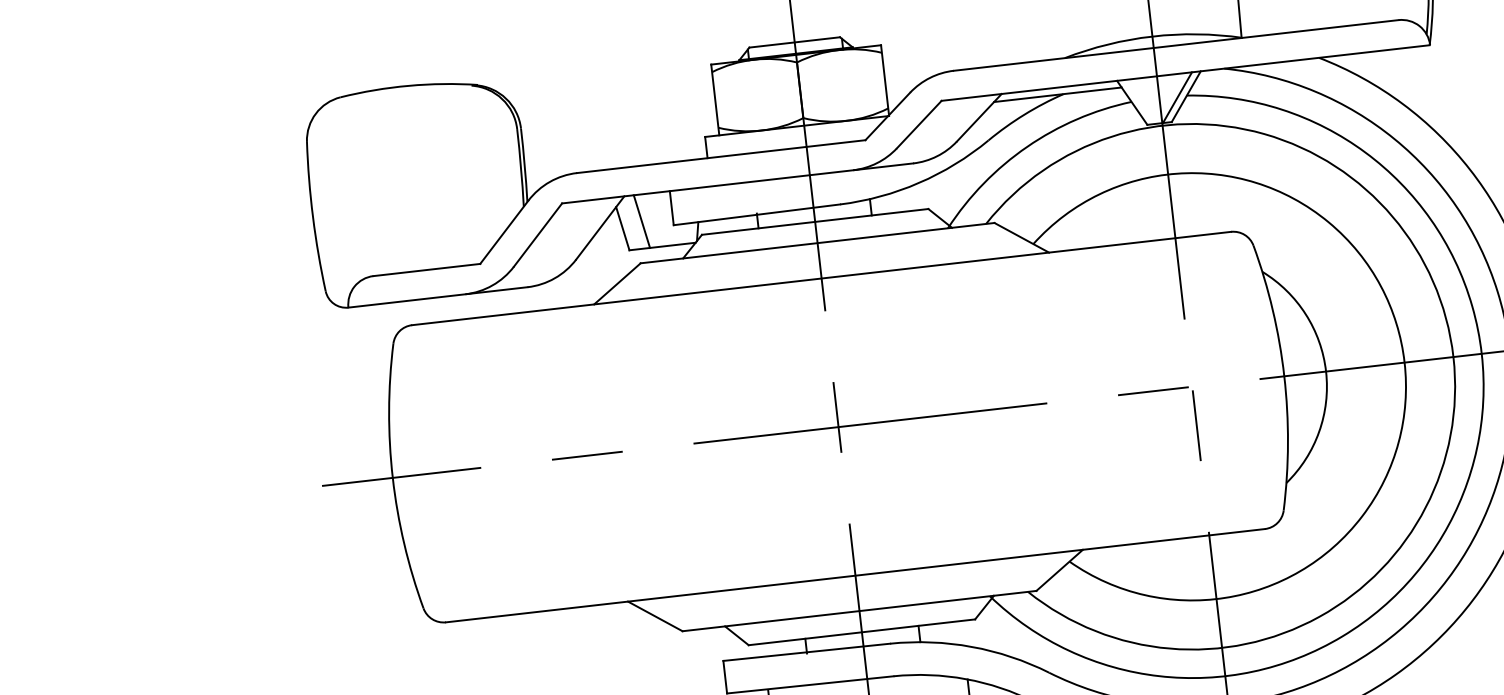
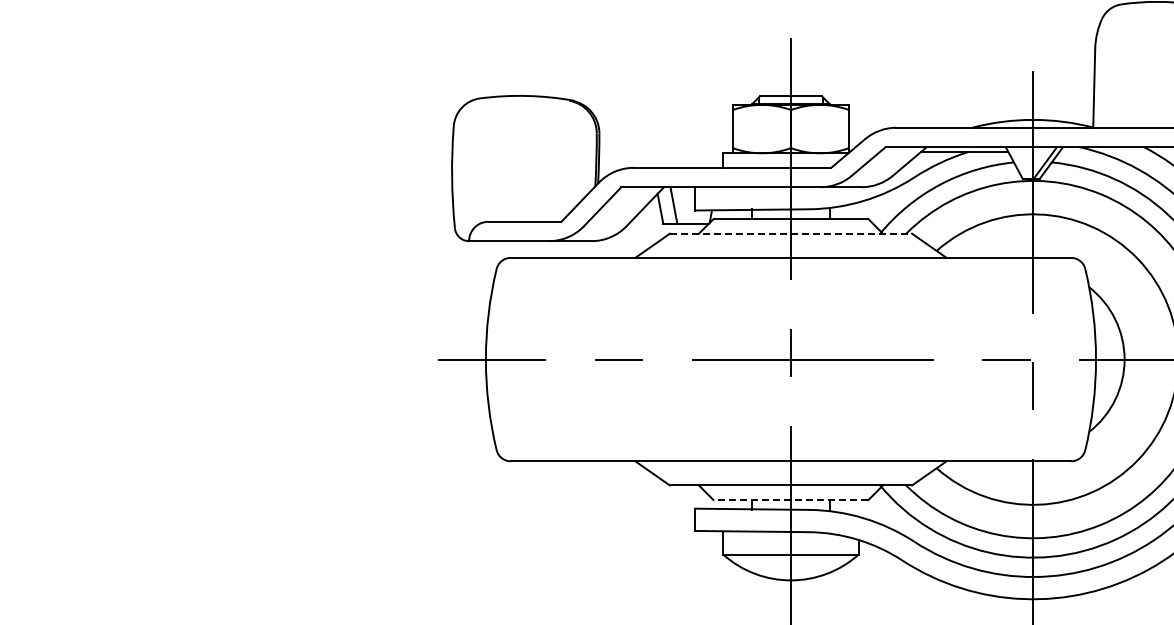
line: (818, 242) -> (791, 233), solid -> dashed
line: (861, 633) -> (790, 500), solid -> dashed

